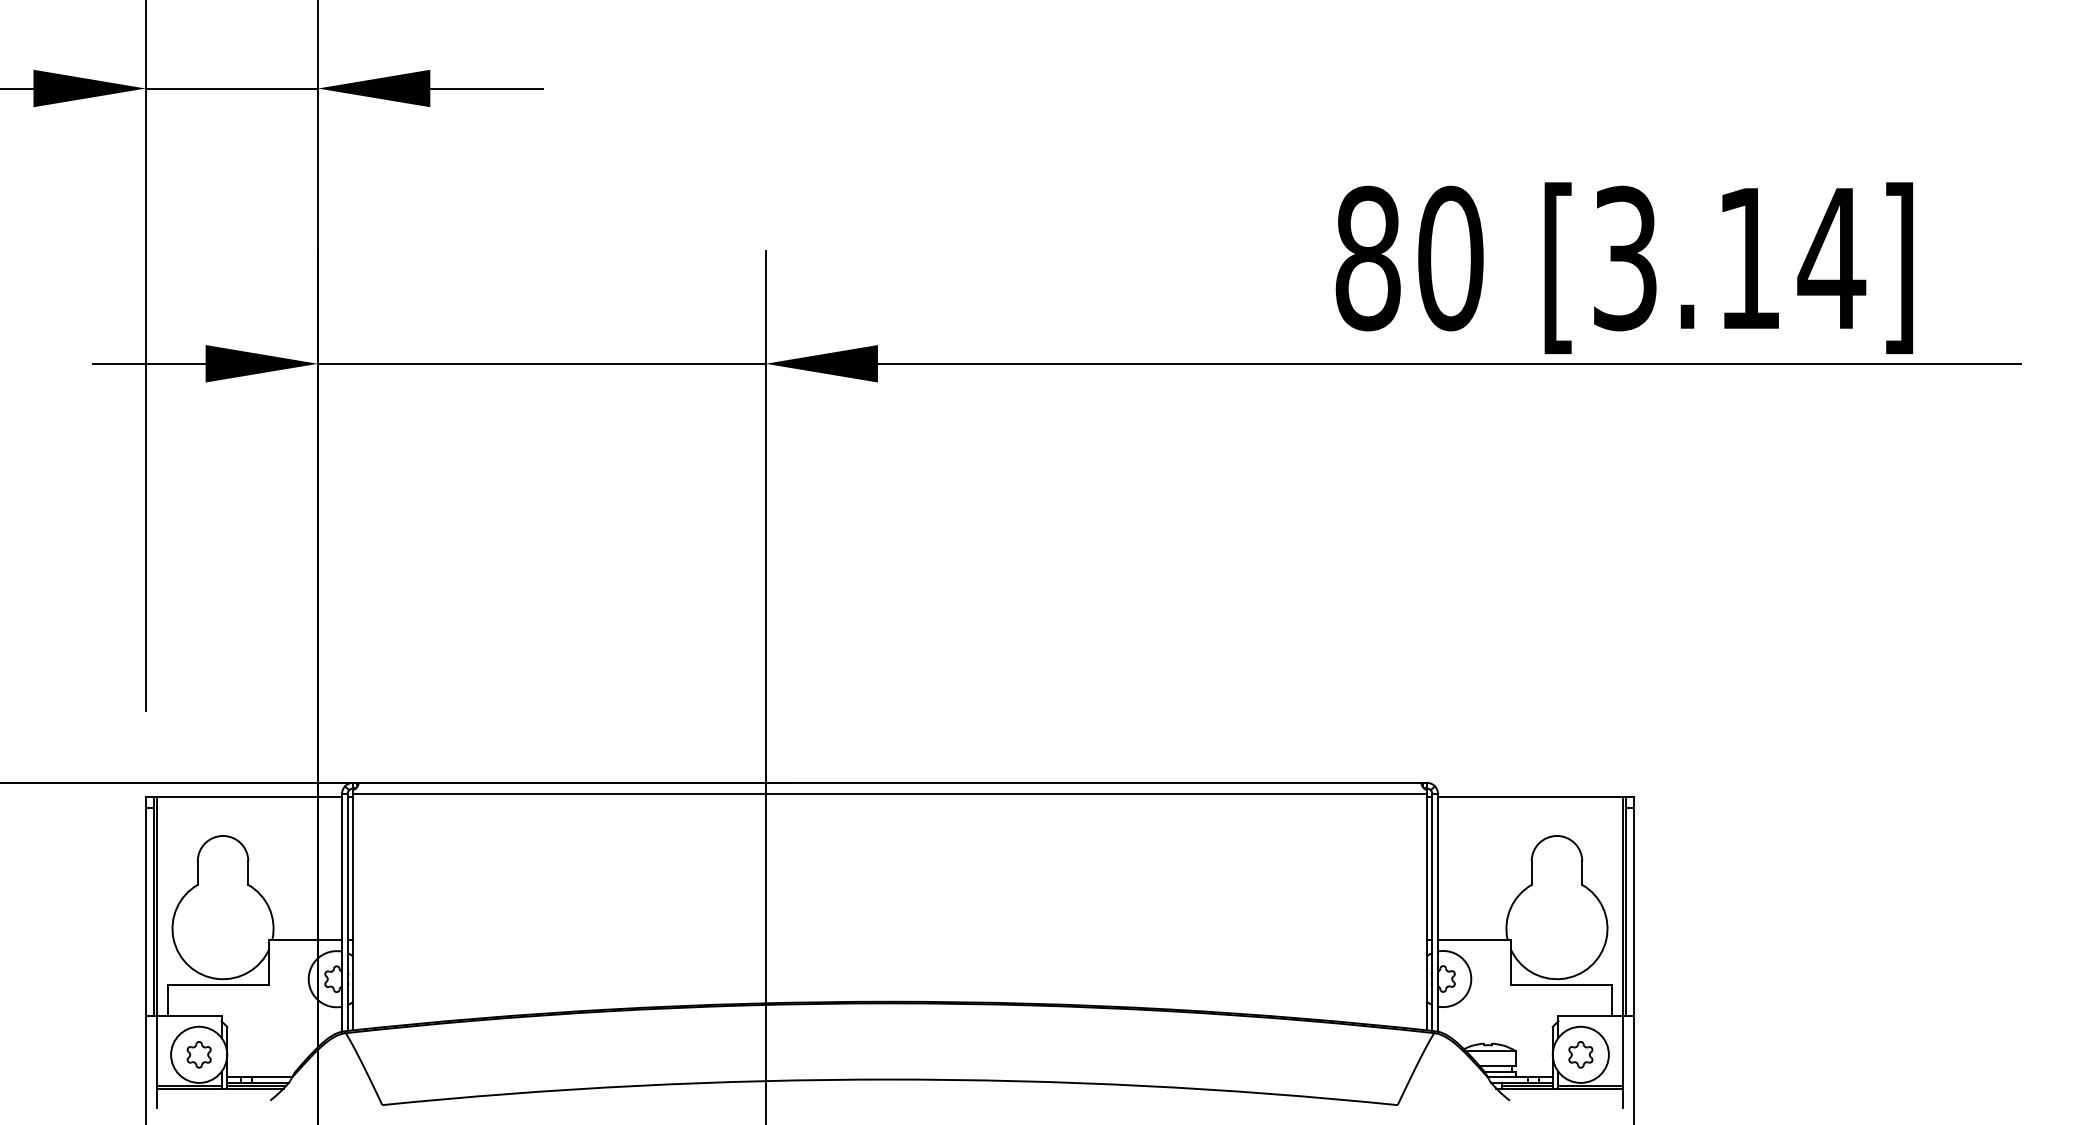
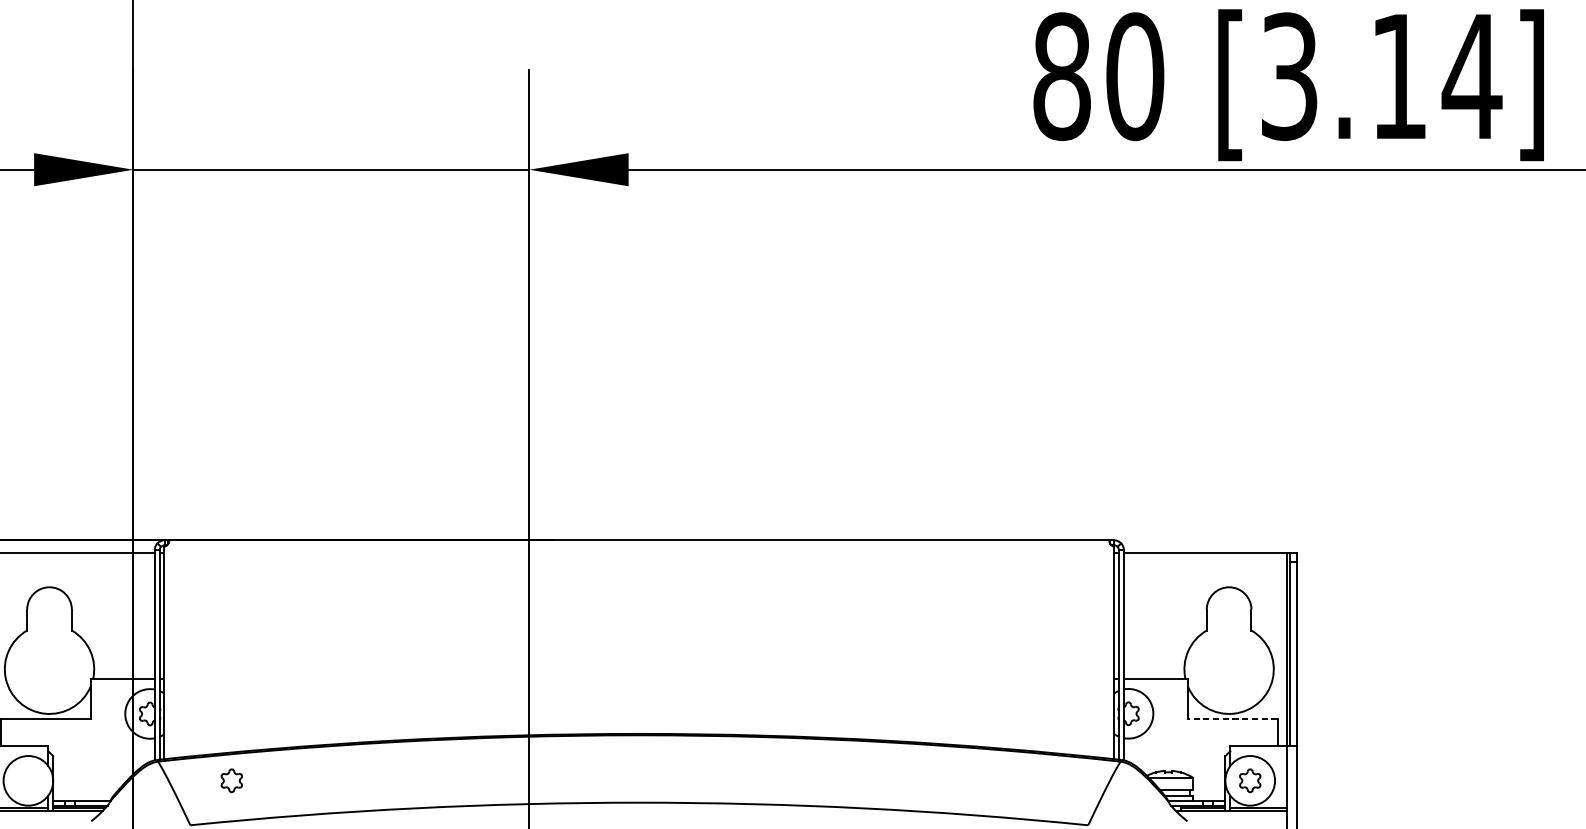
line: (889, 794) -> (638, 550), removed
line: (1561, 984) -> (1233, 718), solid -> dashed
part: (198, 1054) -> (231, 780), moved

